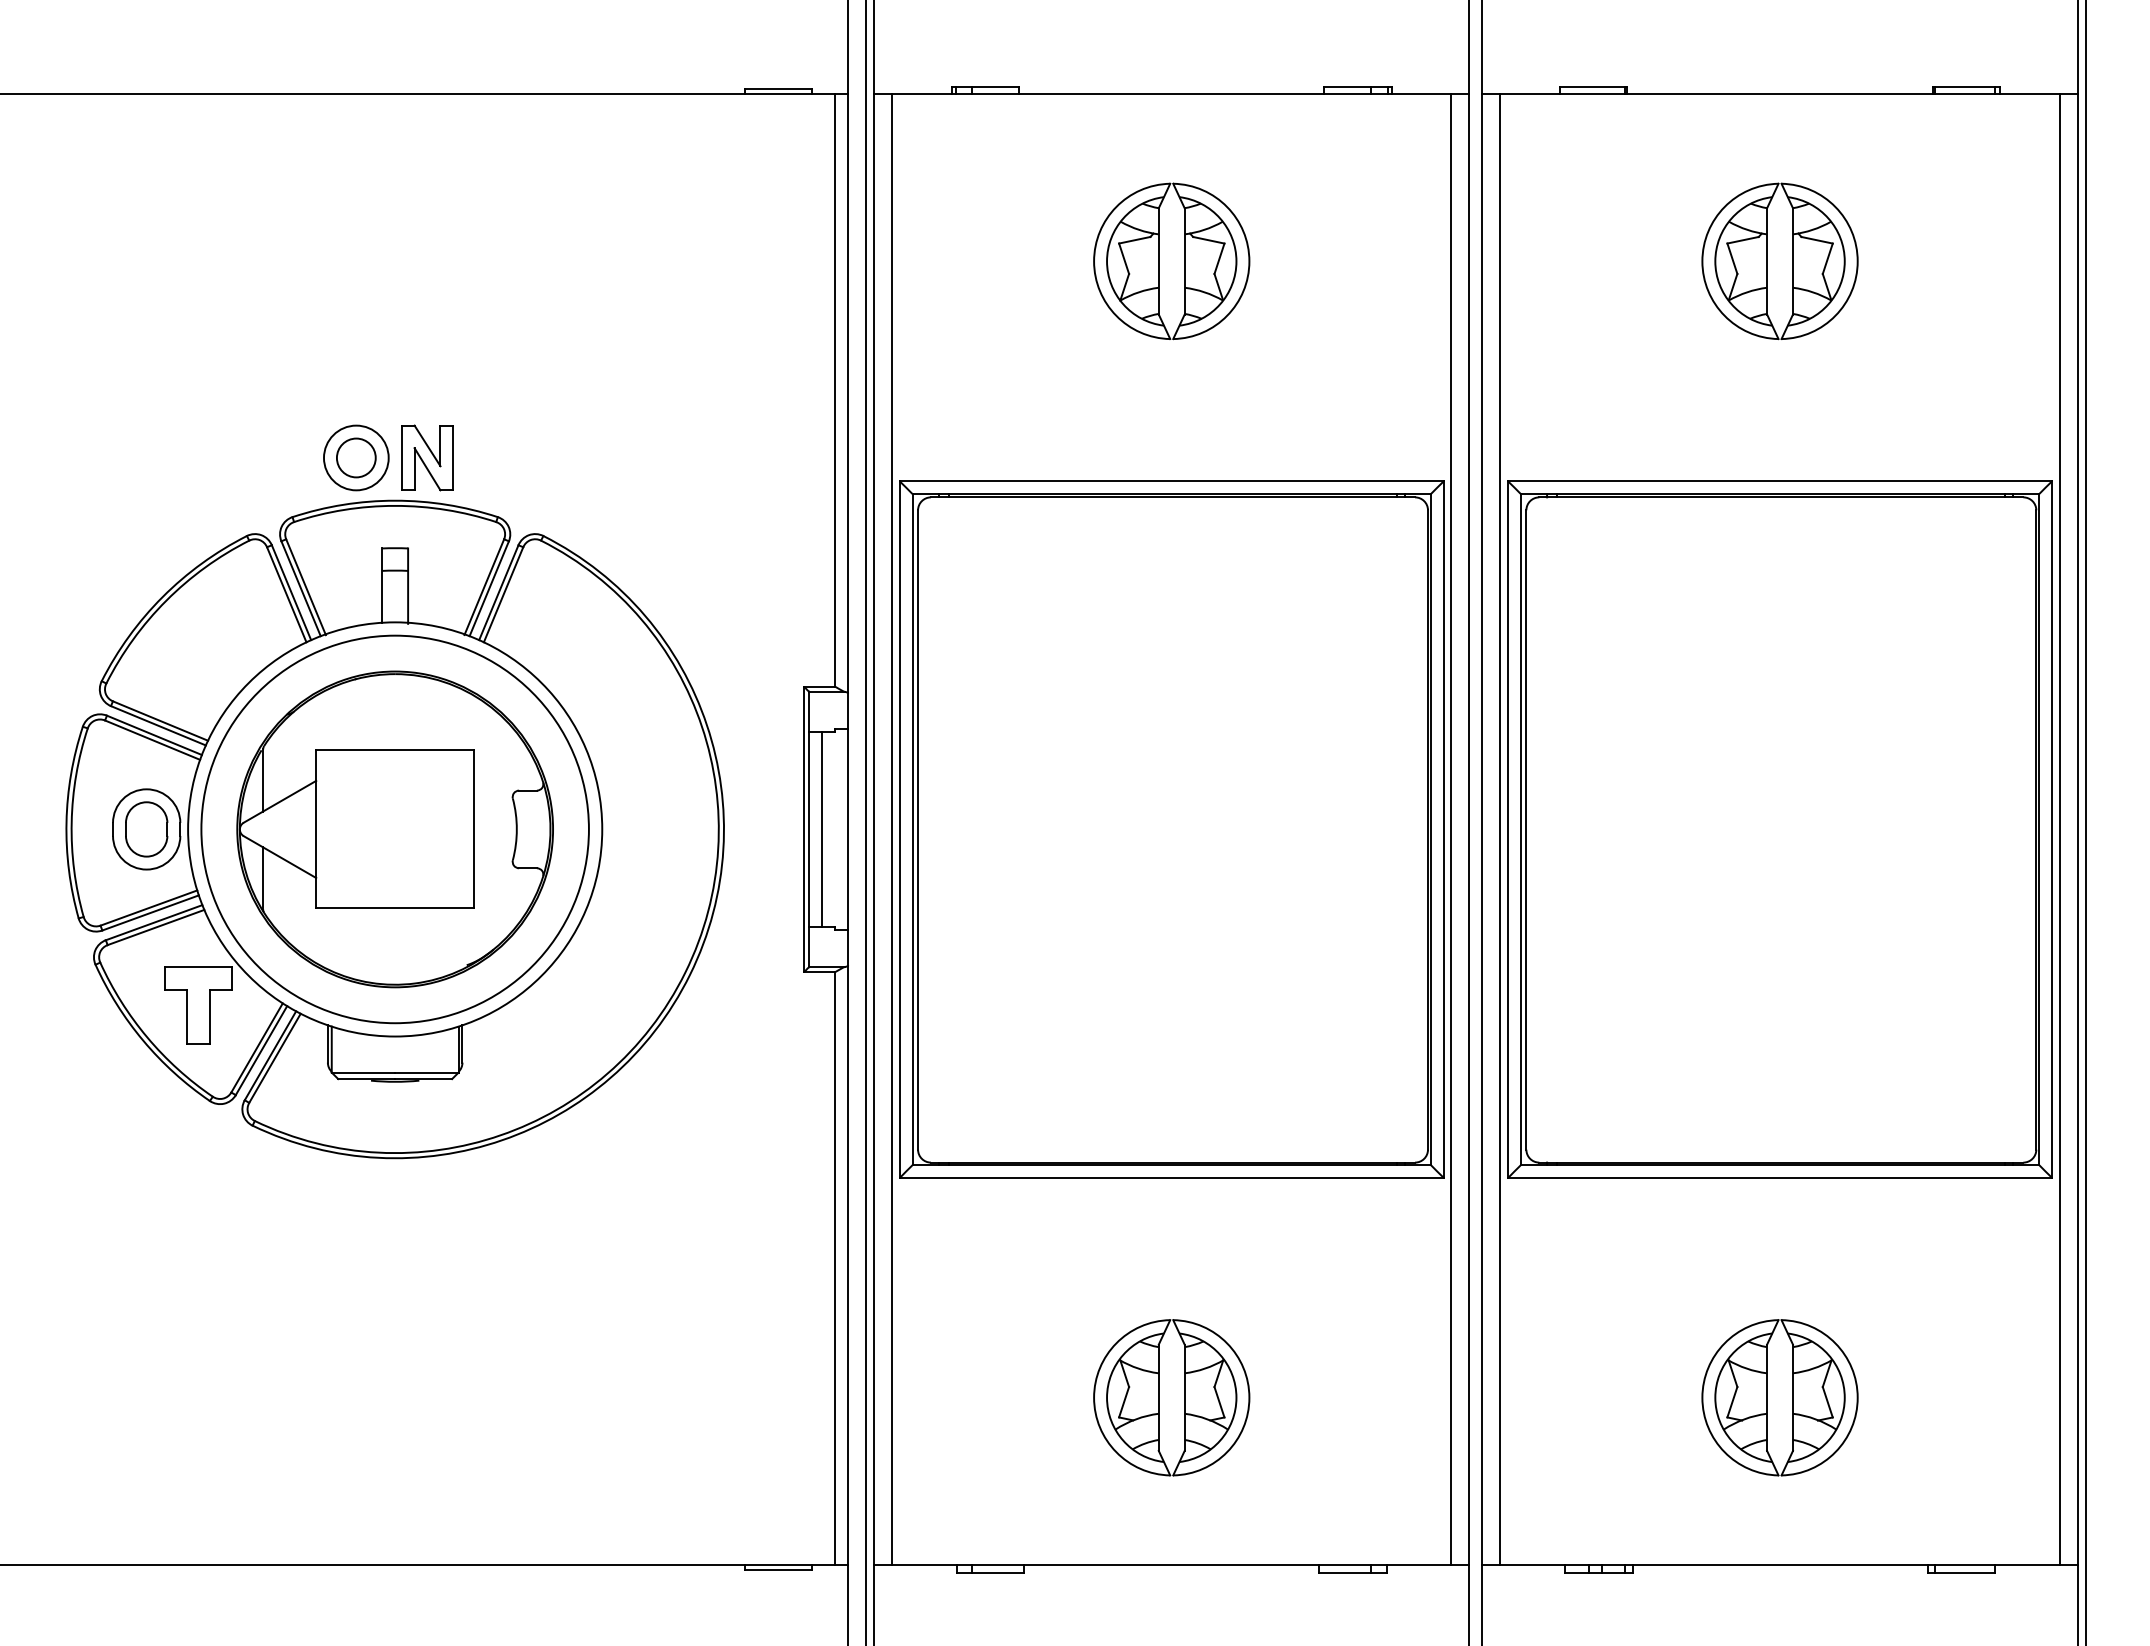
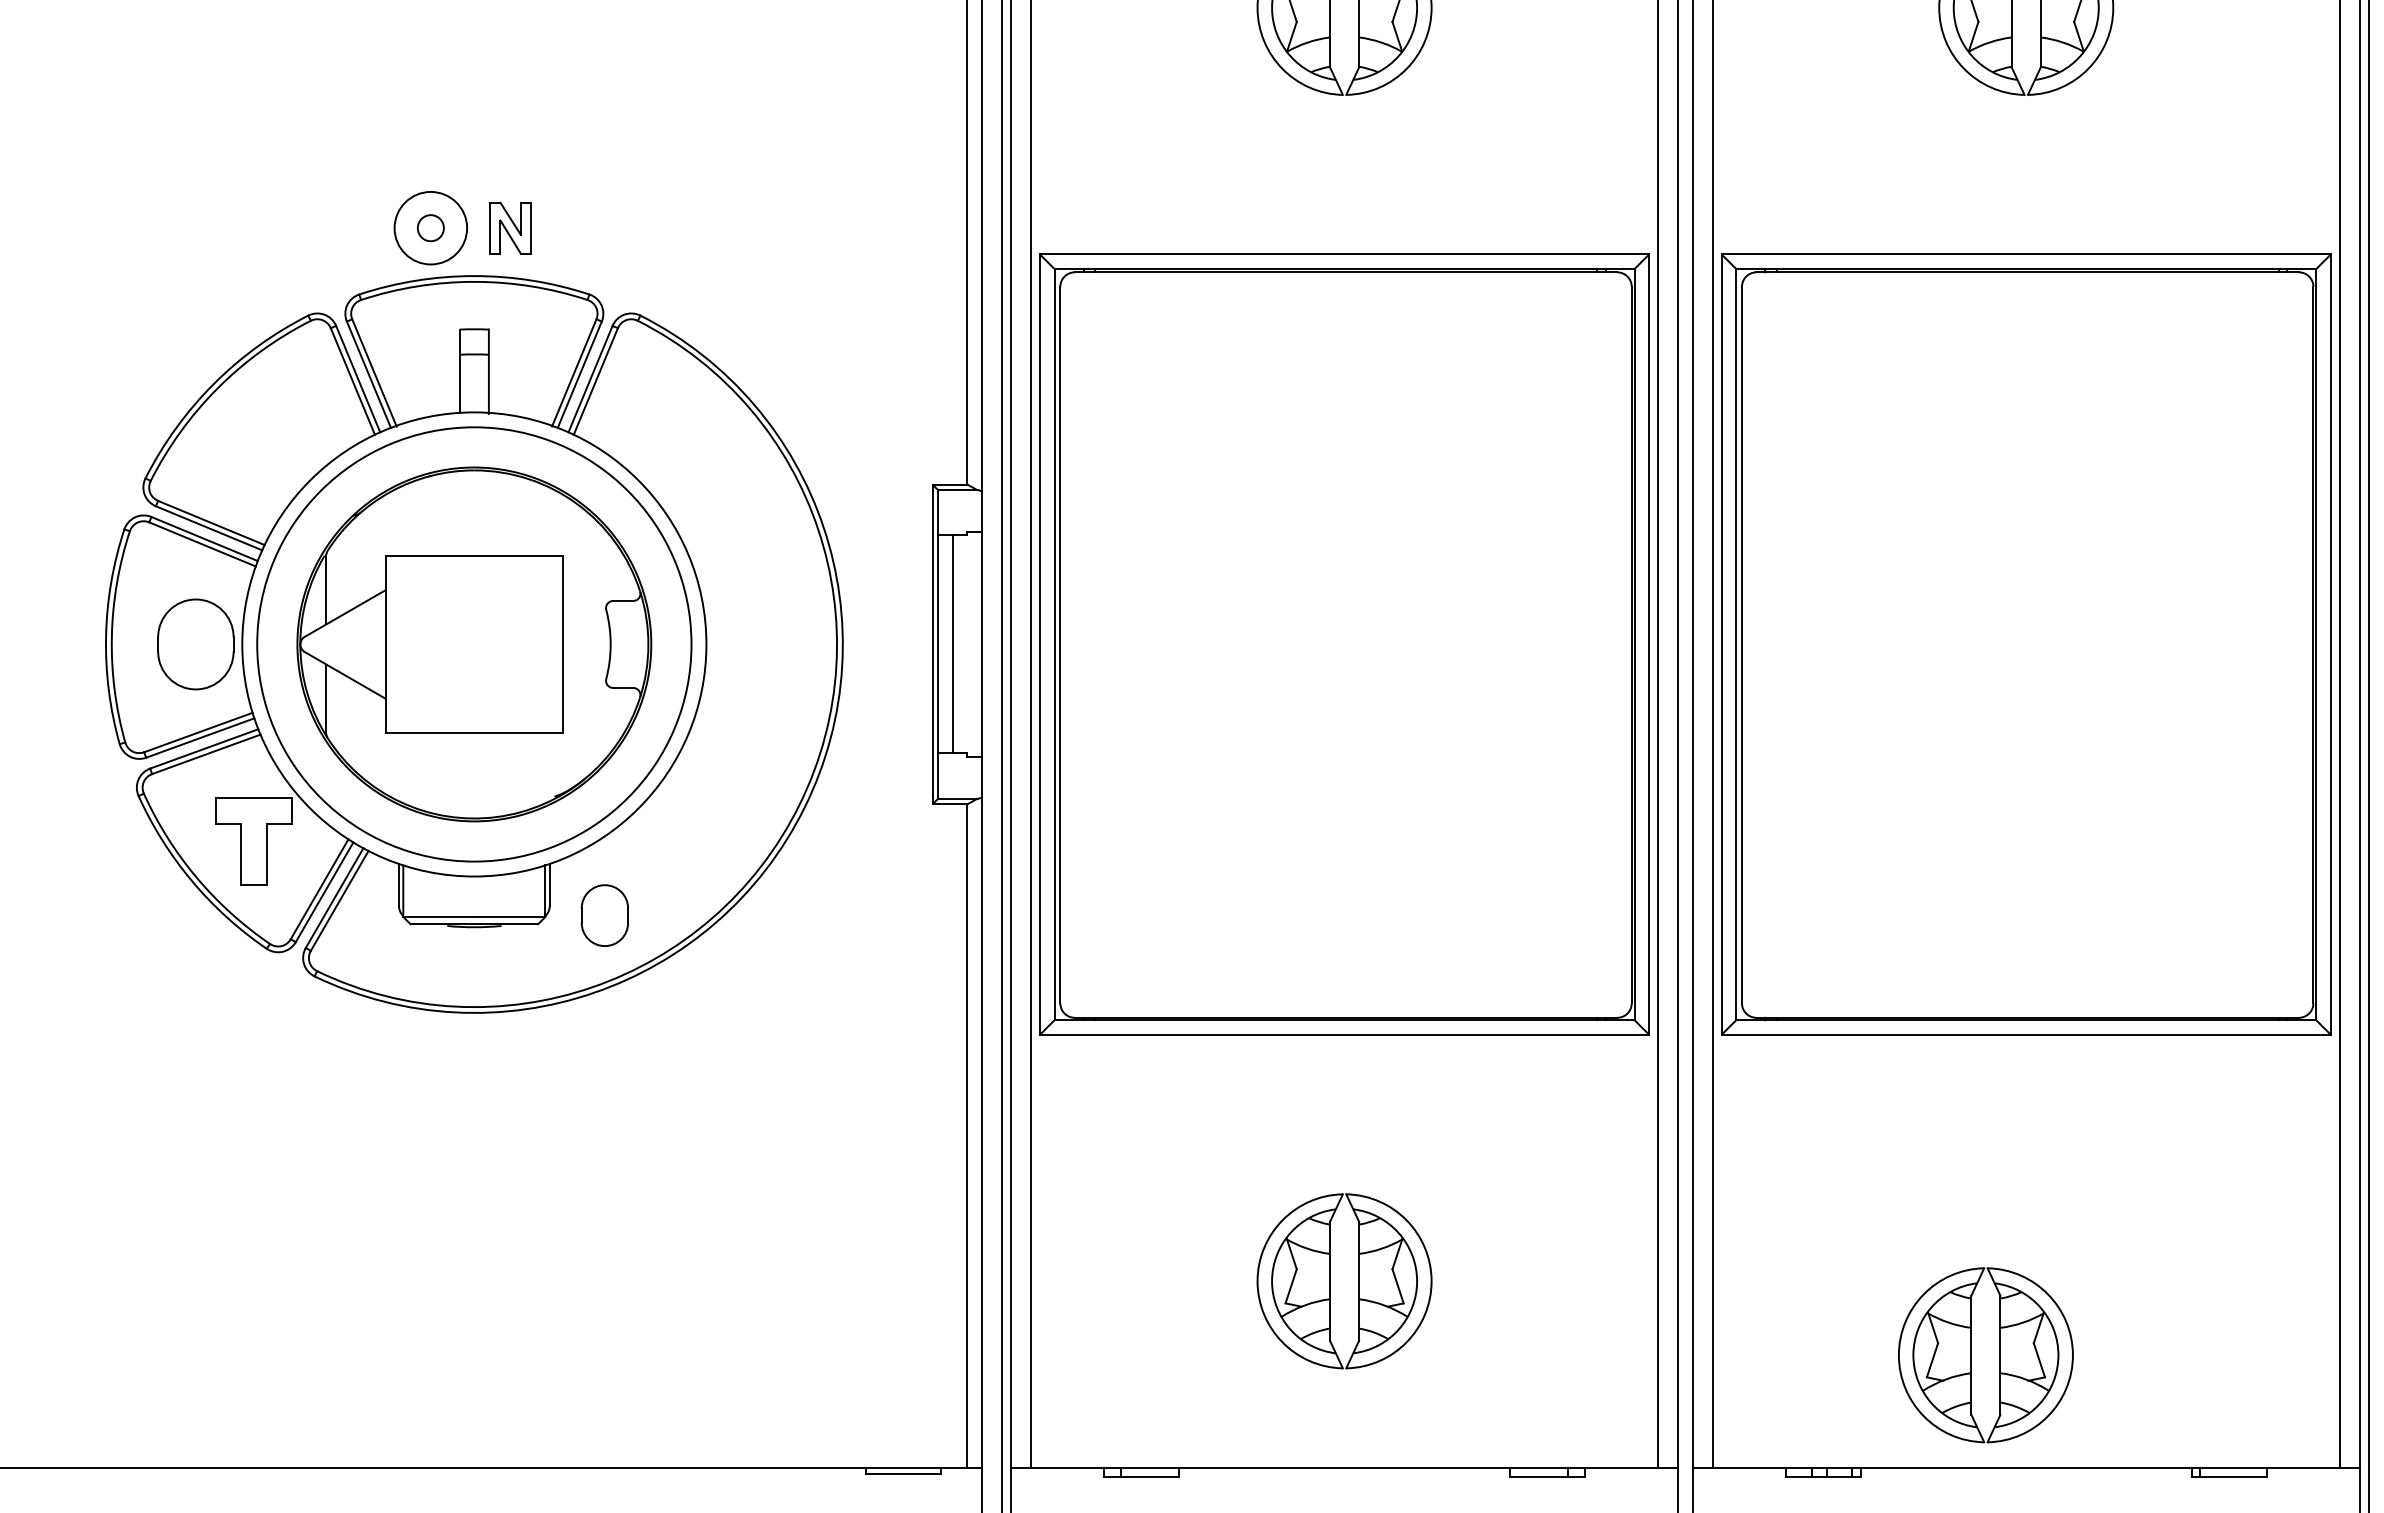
circle: (355, 457) -> (429, 227), size x0.6
part: (427, 457) -> (510, 227), size x0.7
part: (146, 829) -> (604, 915), moved
part: (1779, 1397) -> (1985, 1354), moved

